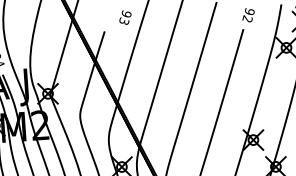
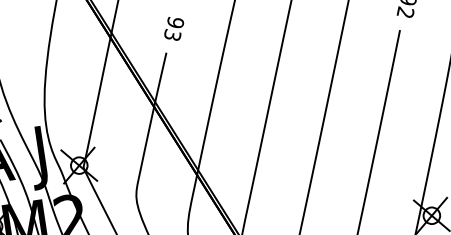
text: (125, 17) -> (174, 28), moved

